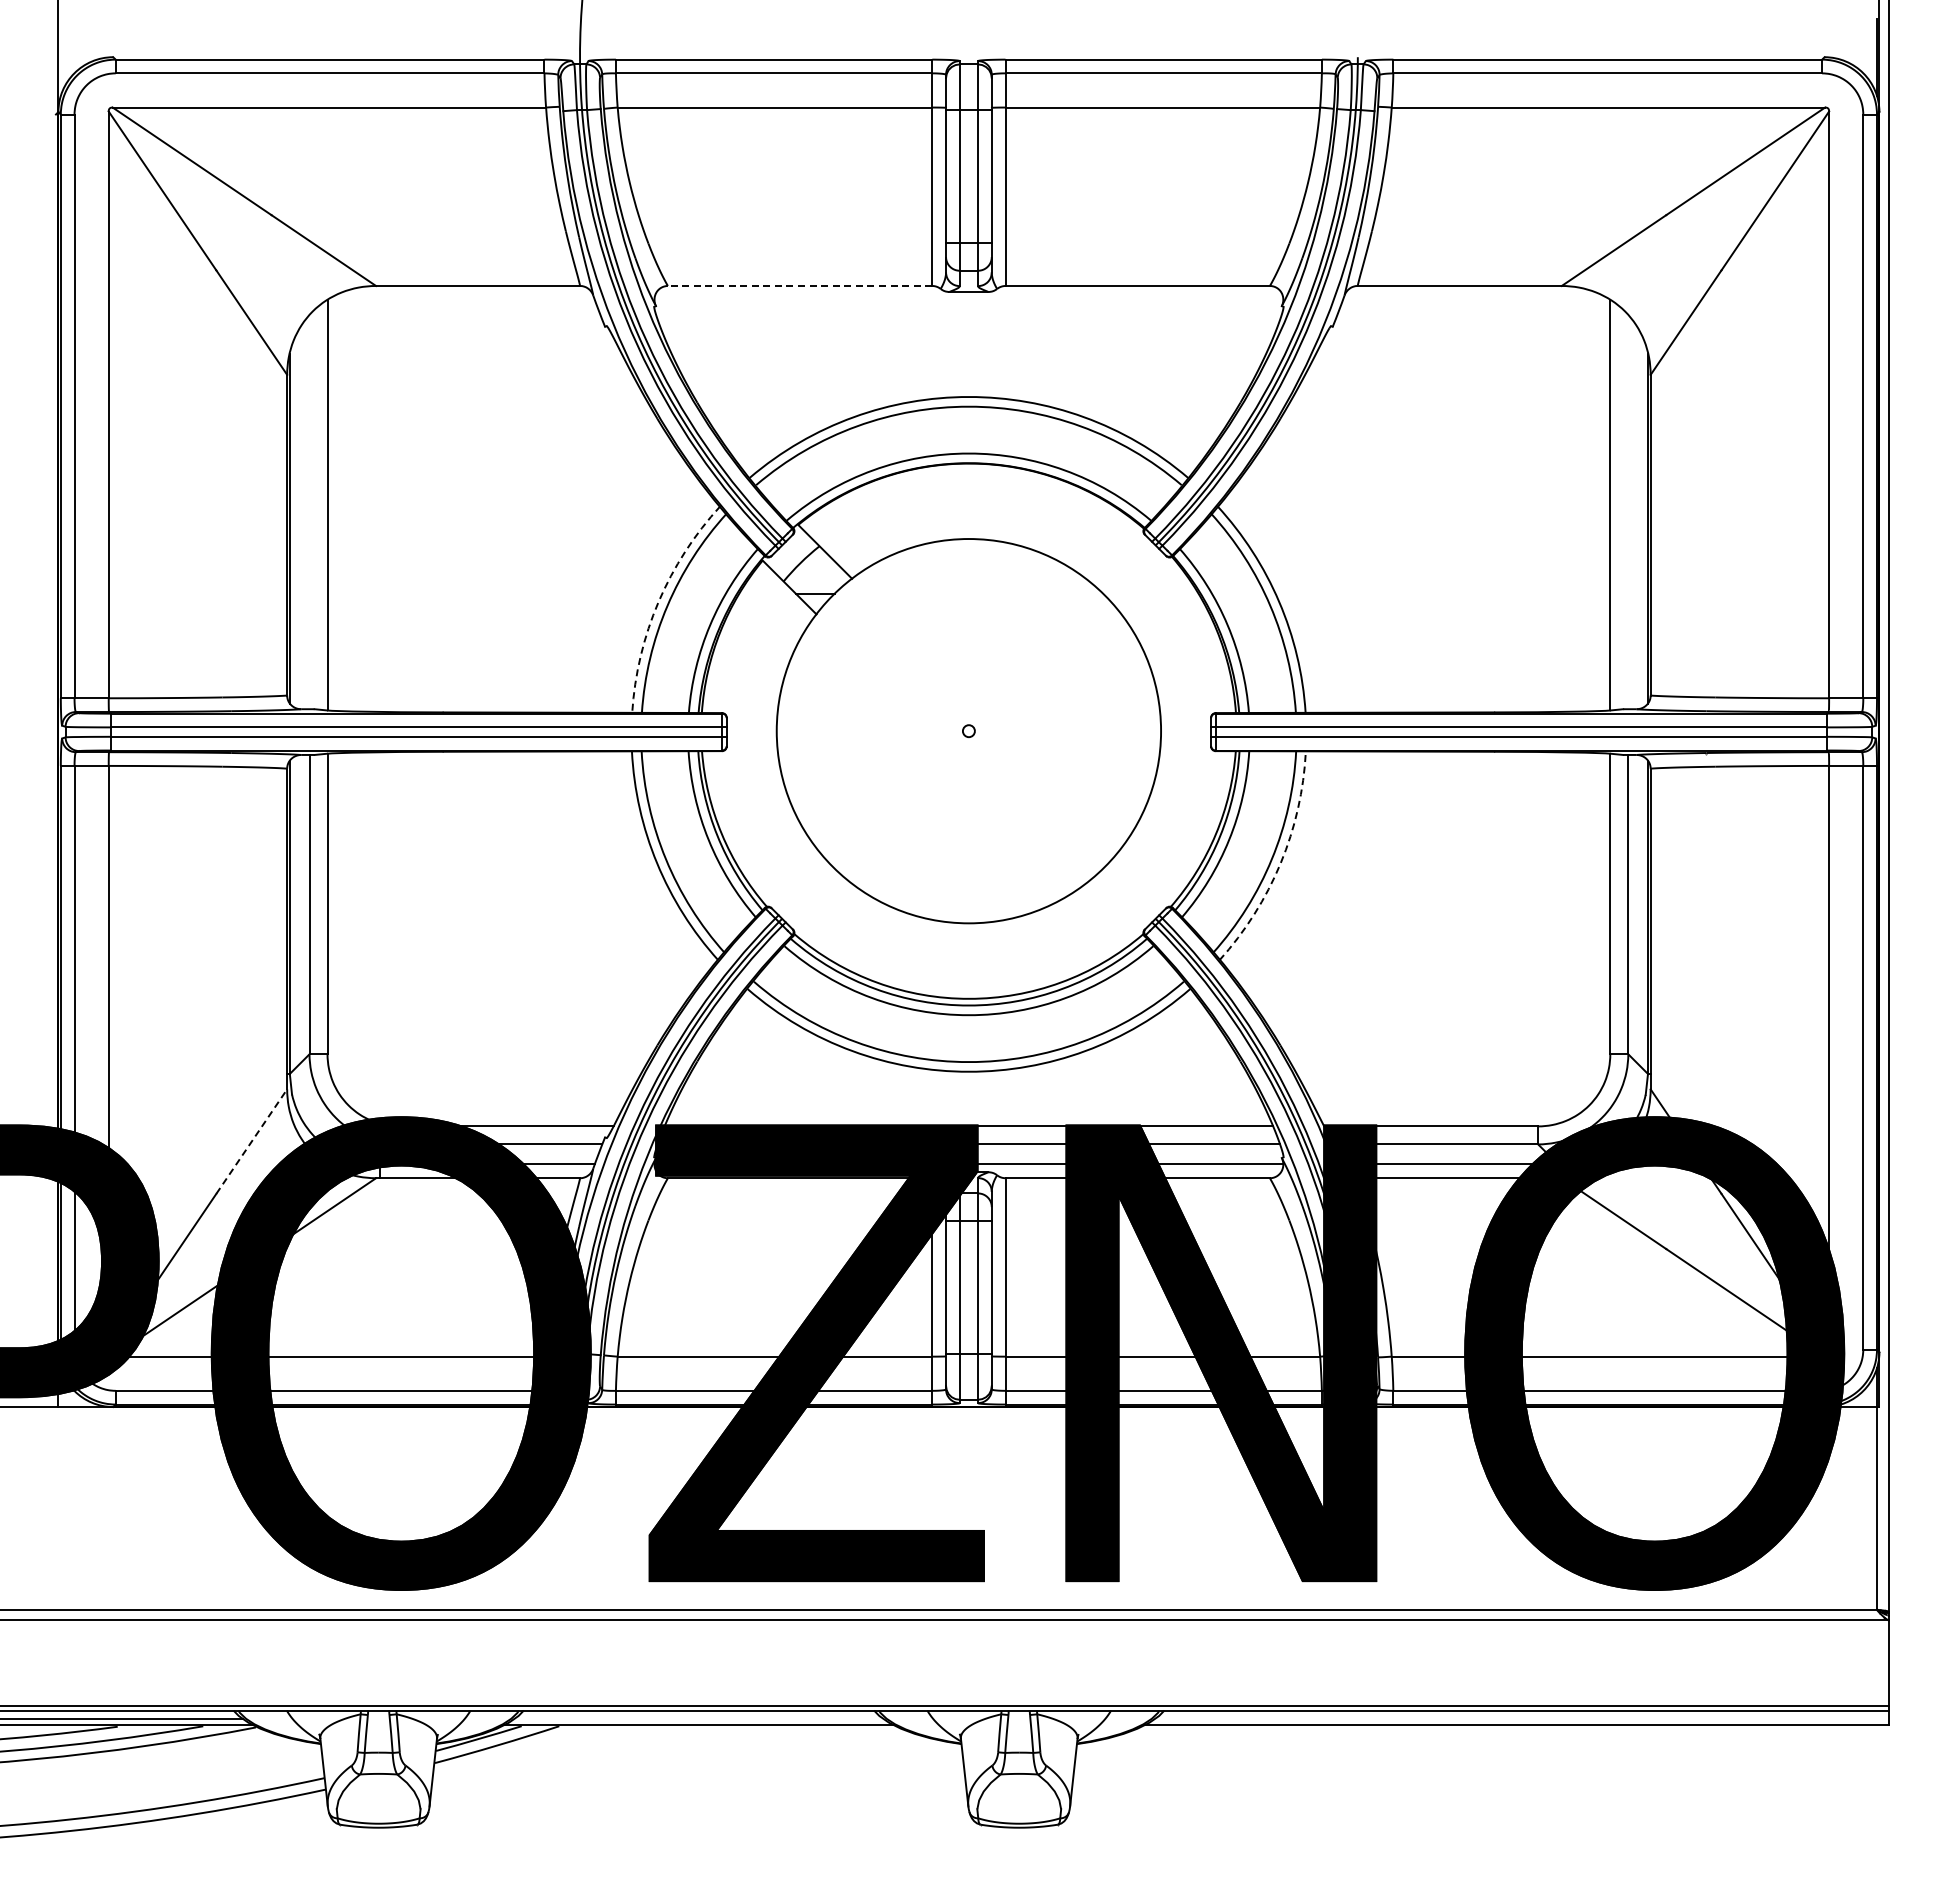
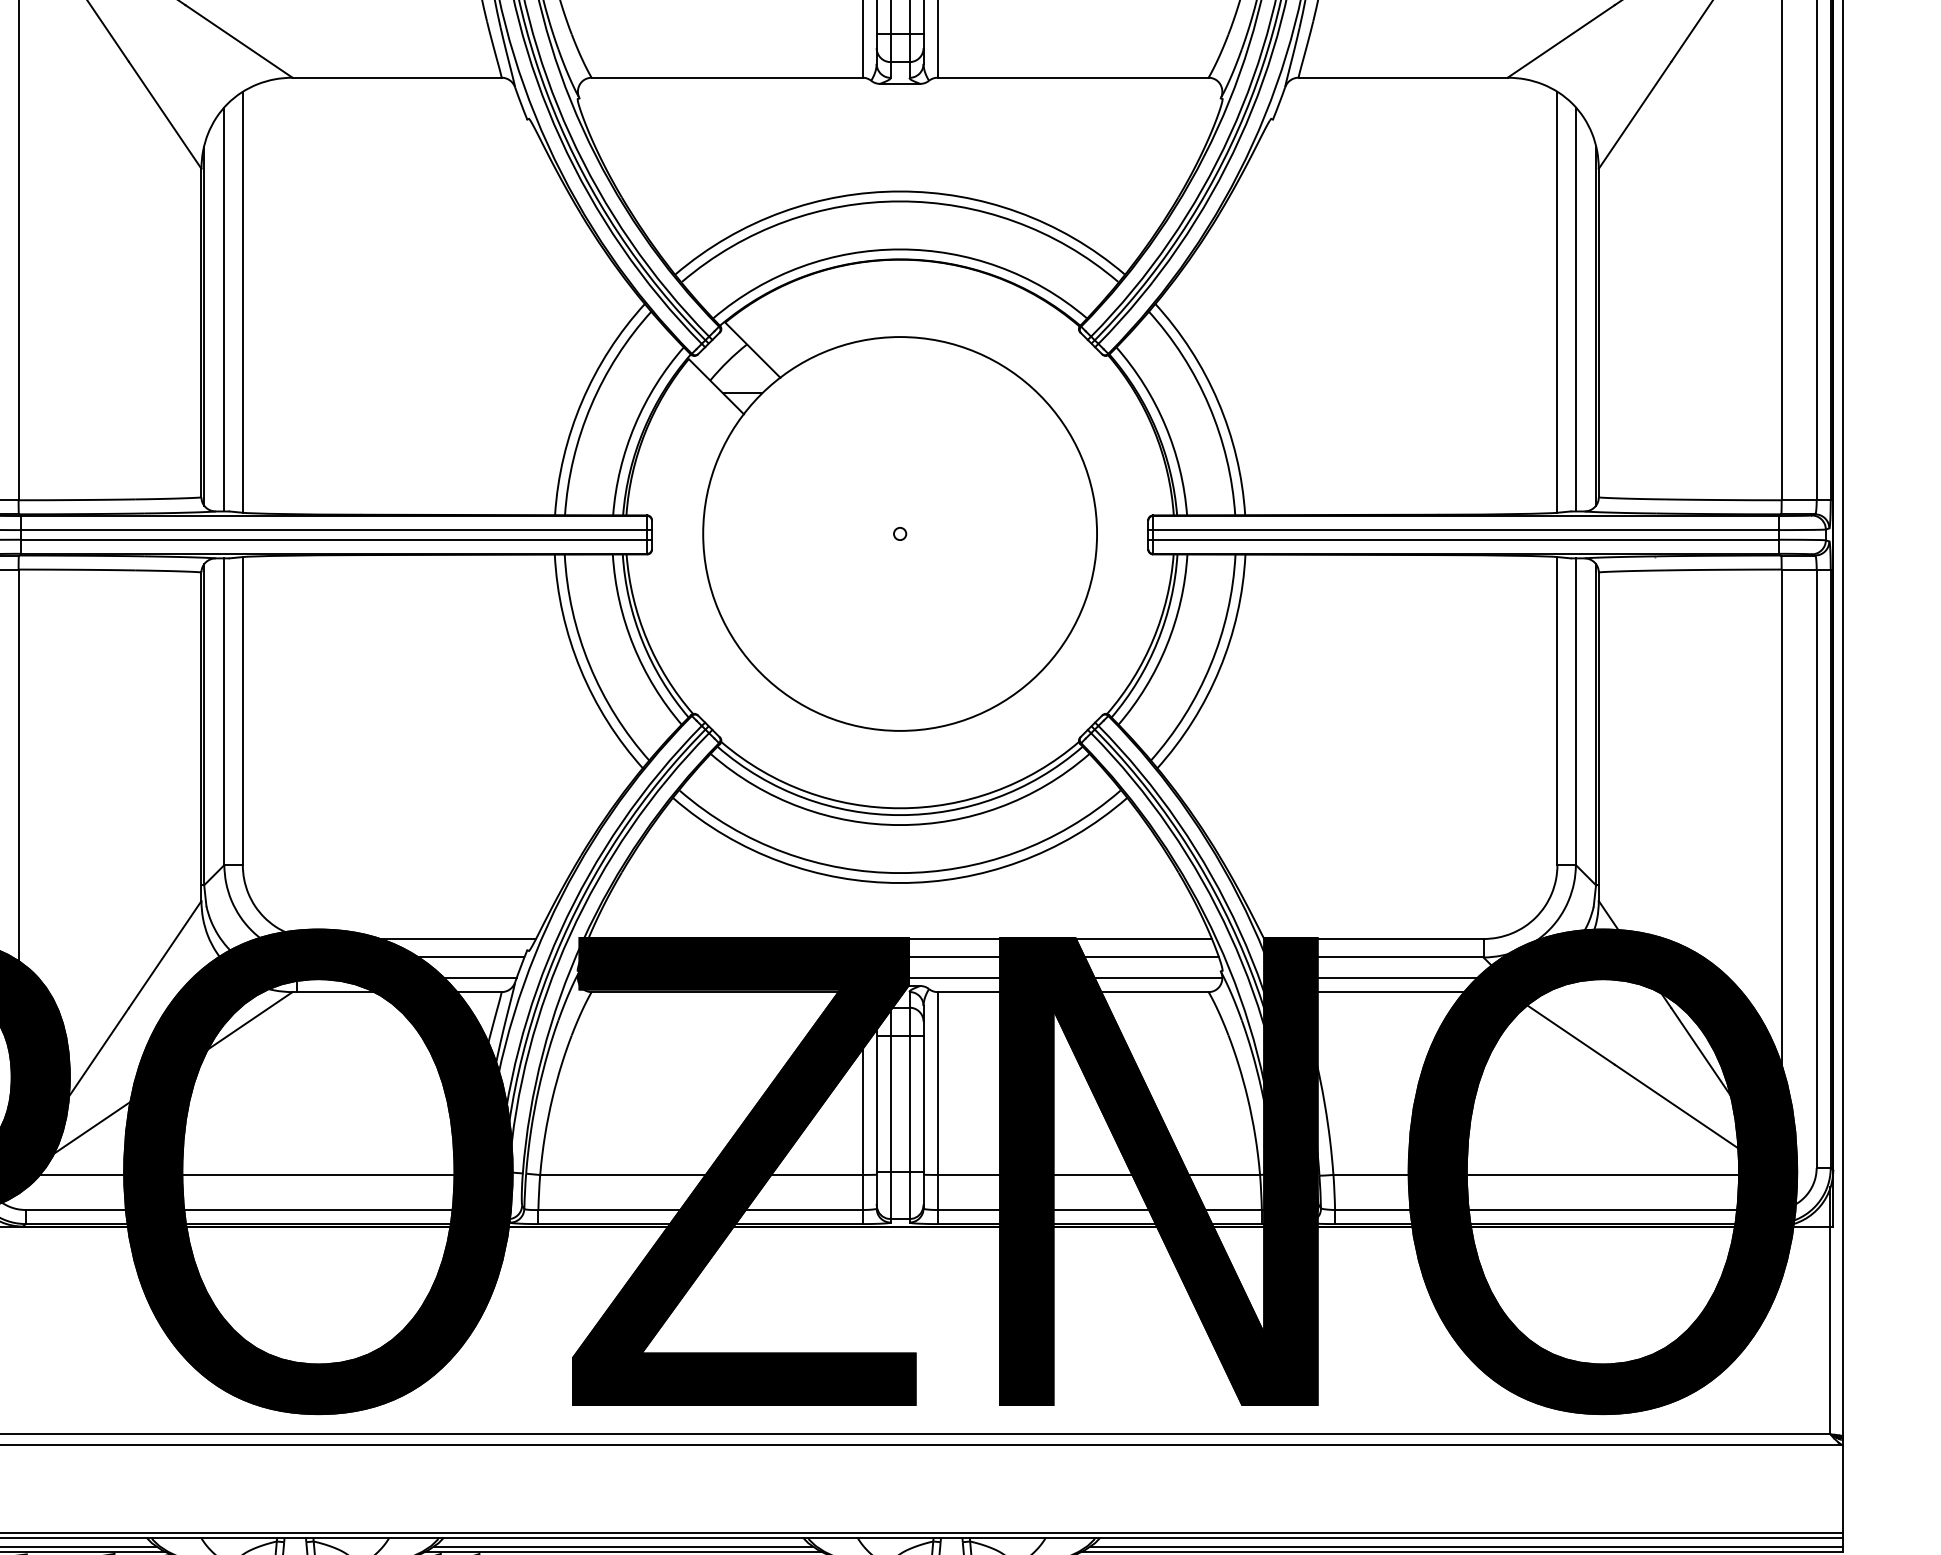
line: (799, 285) -> (726, 77), dashed -> solid
line: (309, 512) -> (224, 309), added
line: (1628, 512) -> (1576, 309), added
arc: (658, 601) -> (582, 401), dashed -> solid
arc: (1280, 863) -> (1219, 669), dashed -> solid
line: (252, 1141) -> (165, 954), dashed -> solid
line: (698, 1719) -> (623, 1546), added
line: (1521, 1719) -> (1466, 1546), added

